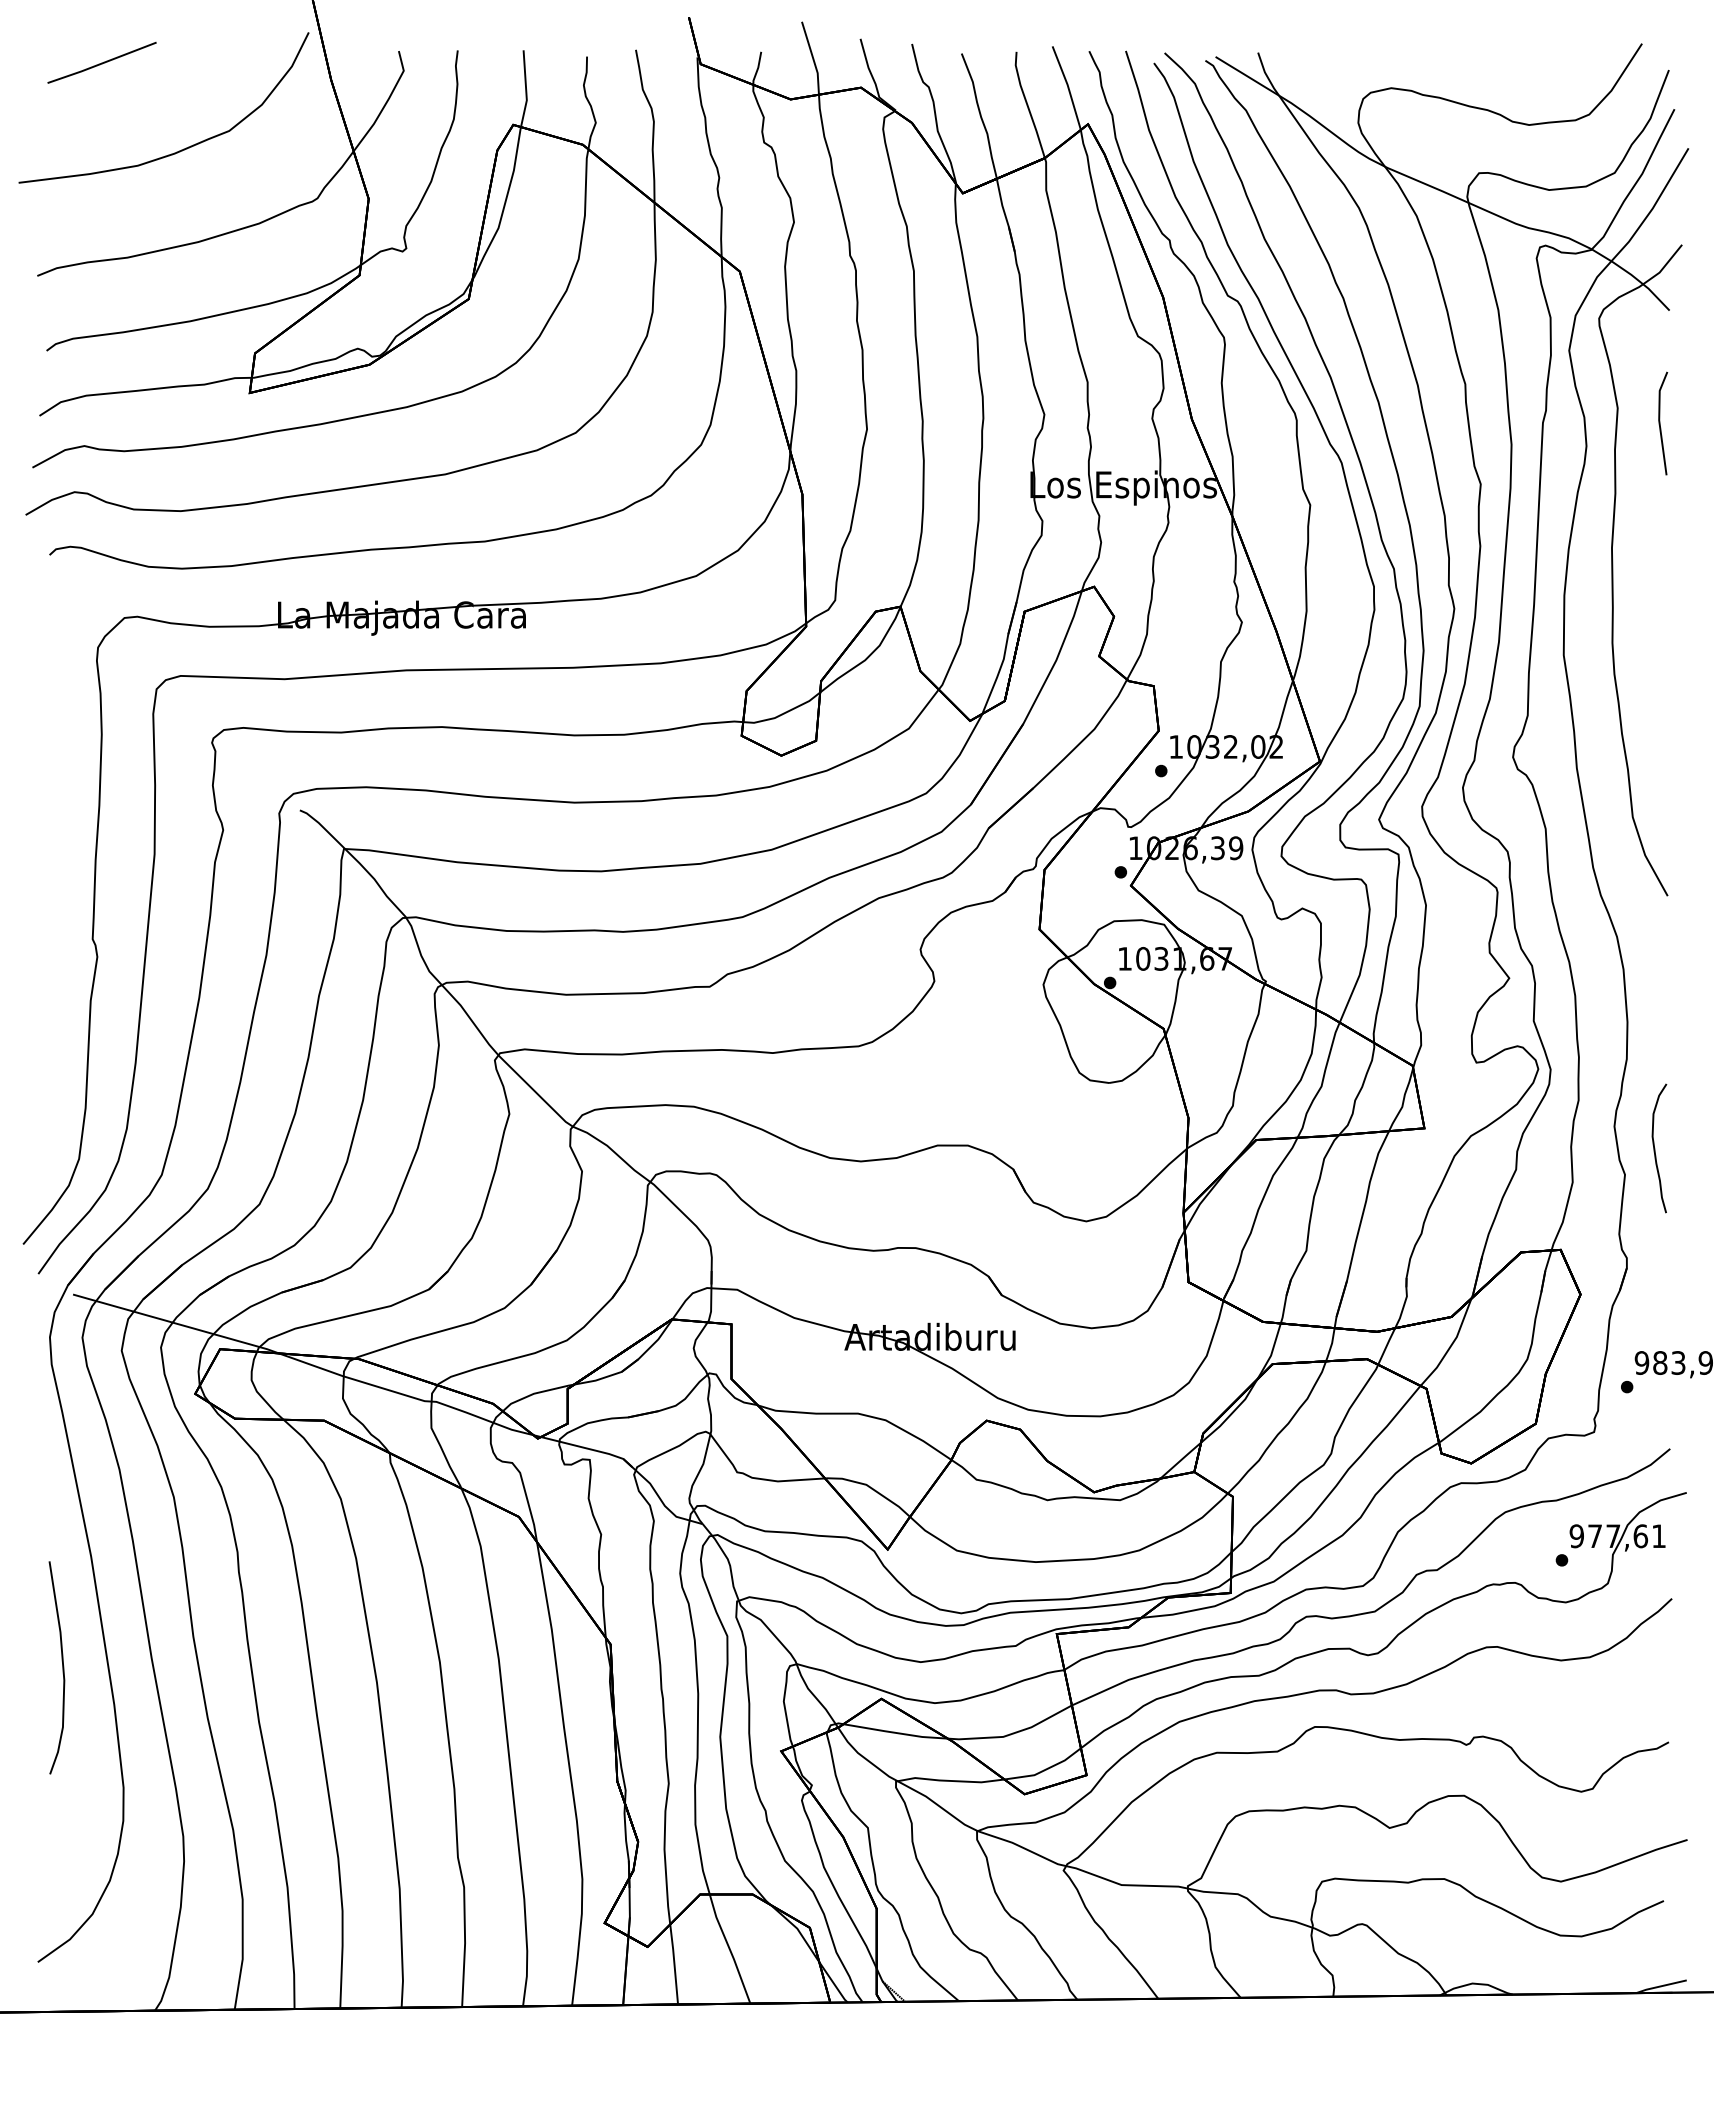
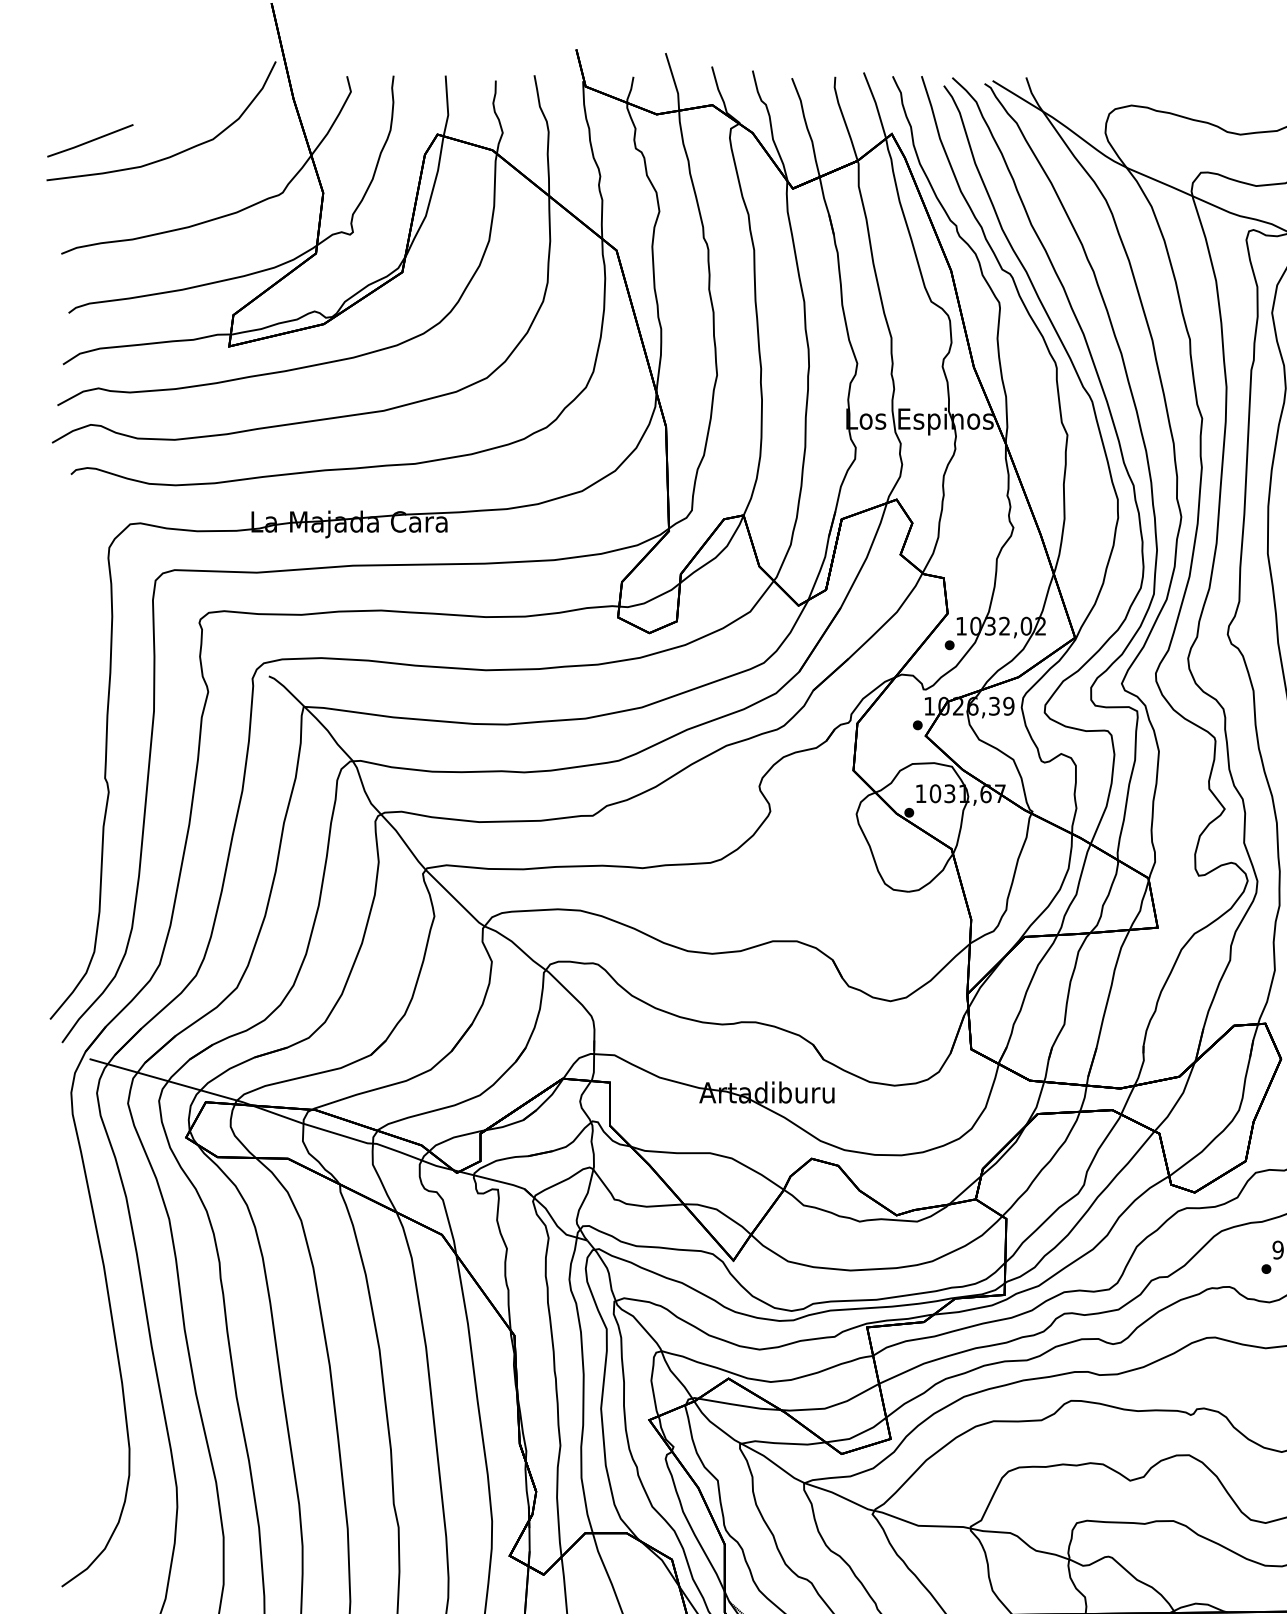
line: (101, 62) -> (89, 140), moved
curve: (62, 1667) -> (81, 1353), removed

